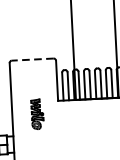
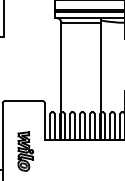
line: (32, 59) -> (23, 101), dashed -> solid
part: (37, 114) -> (25, 151), size x1.43

